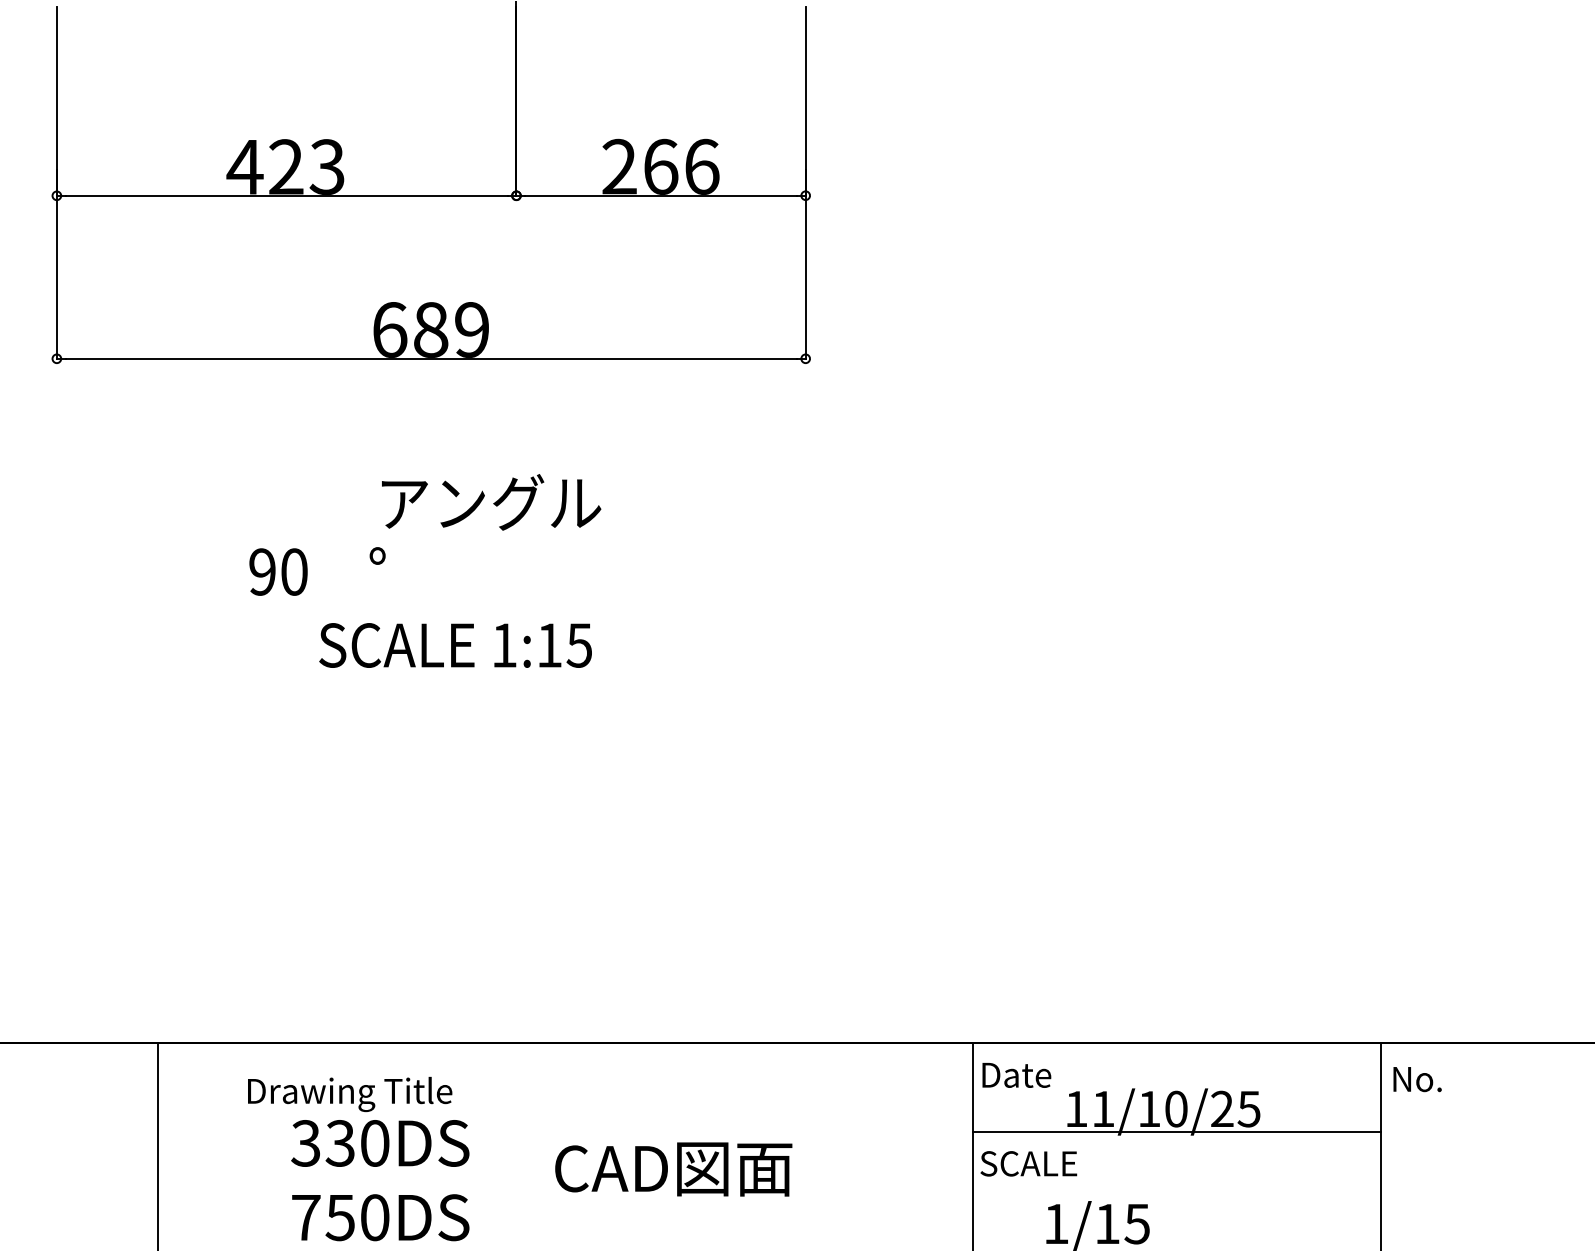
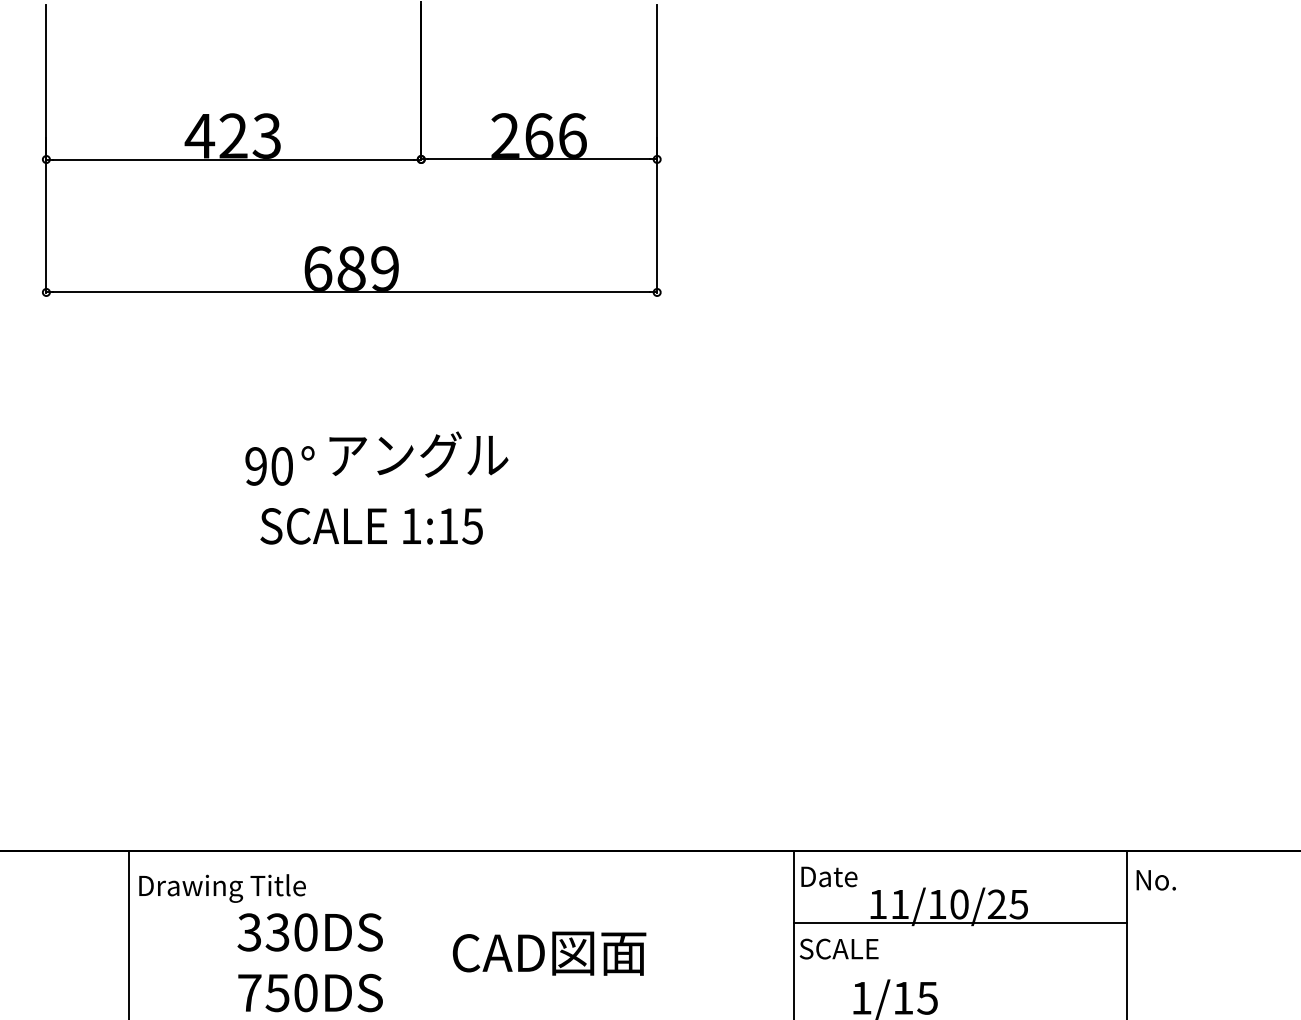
text: (490, 502) -> (418, 454), moved
text: (277, 572) -> (268, 466), moved
text: (350, 1094) -> (222, 888), moved

